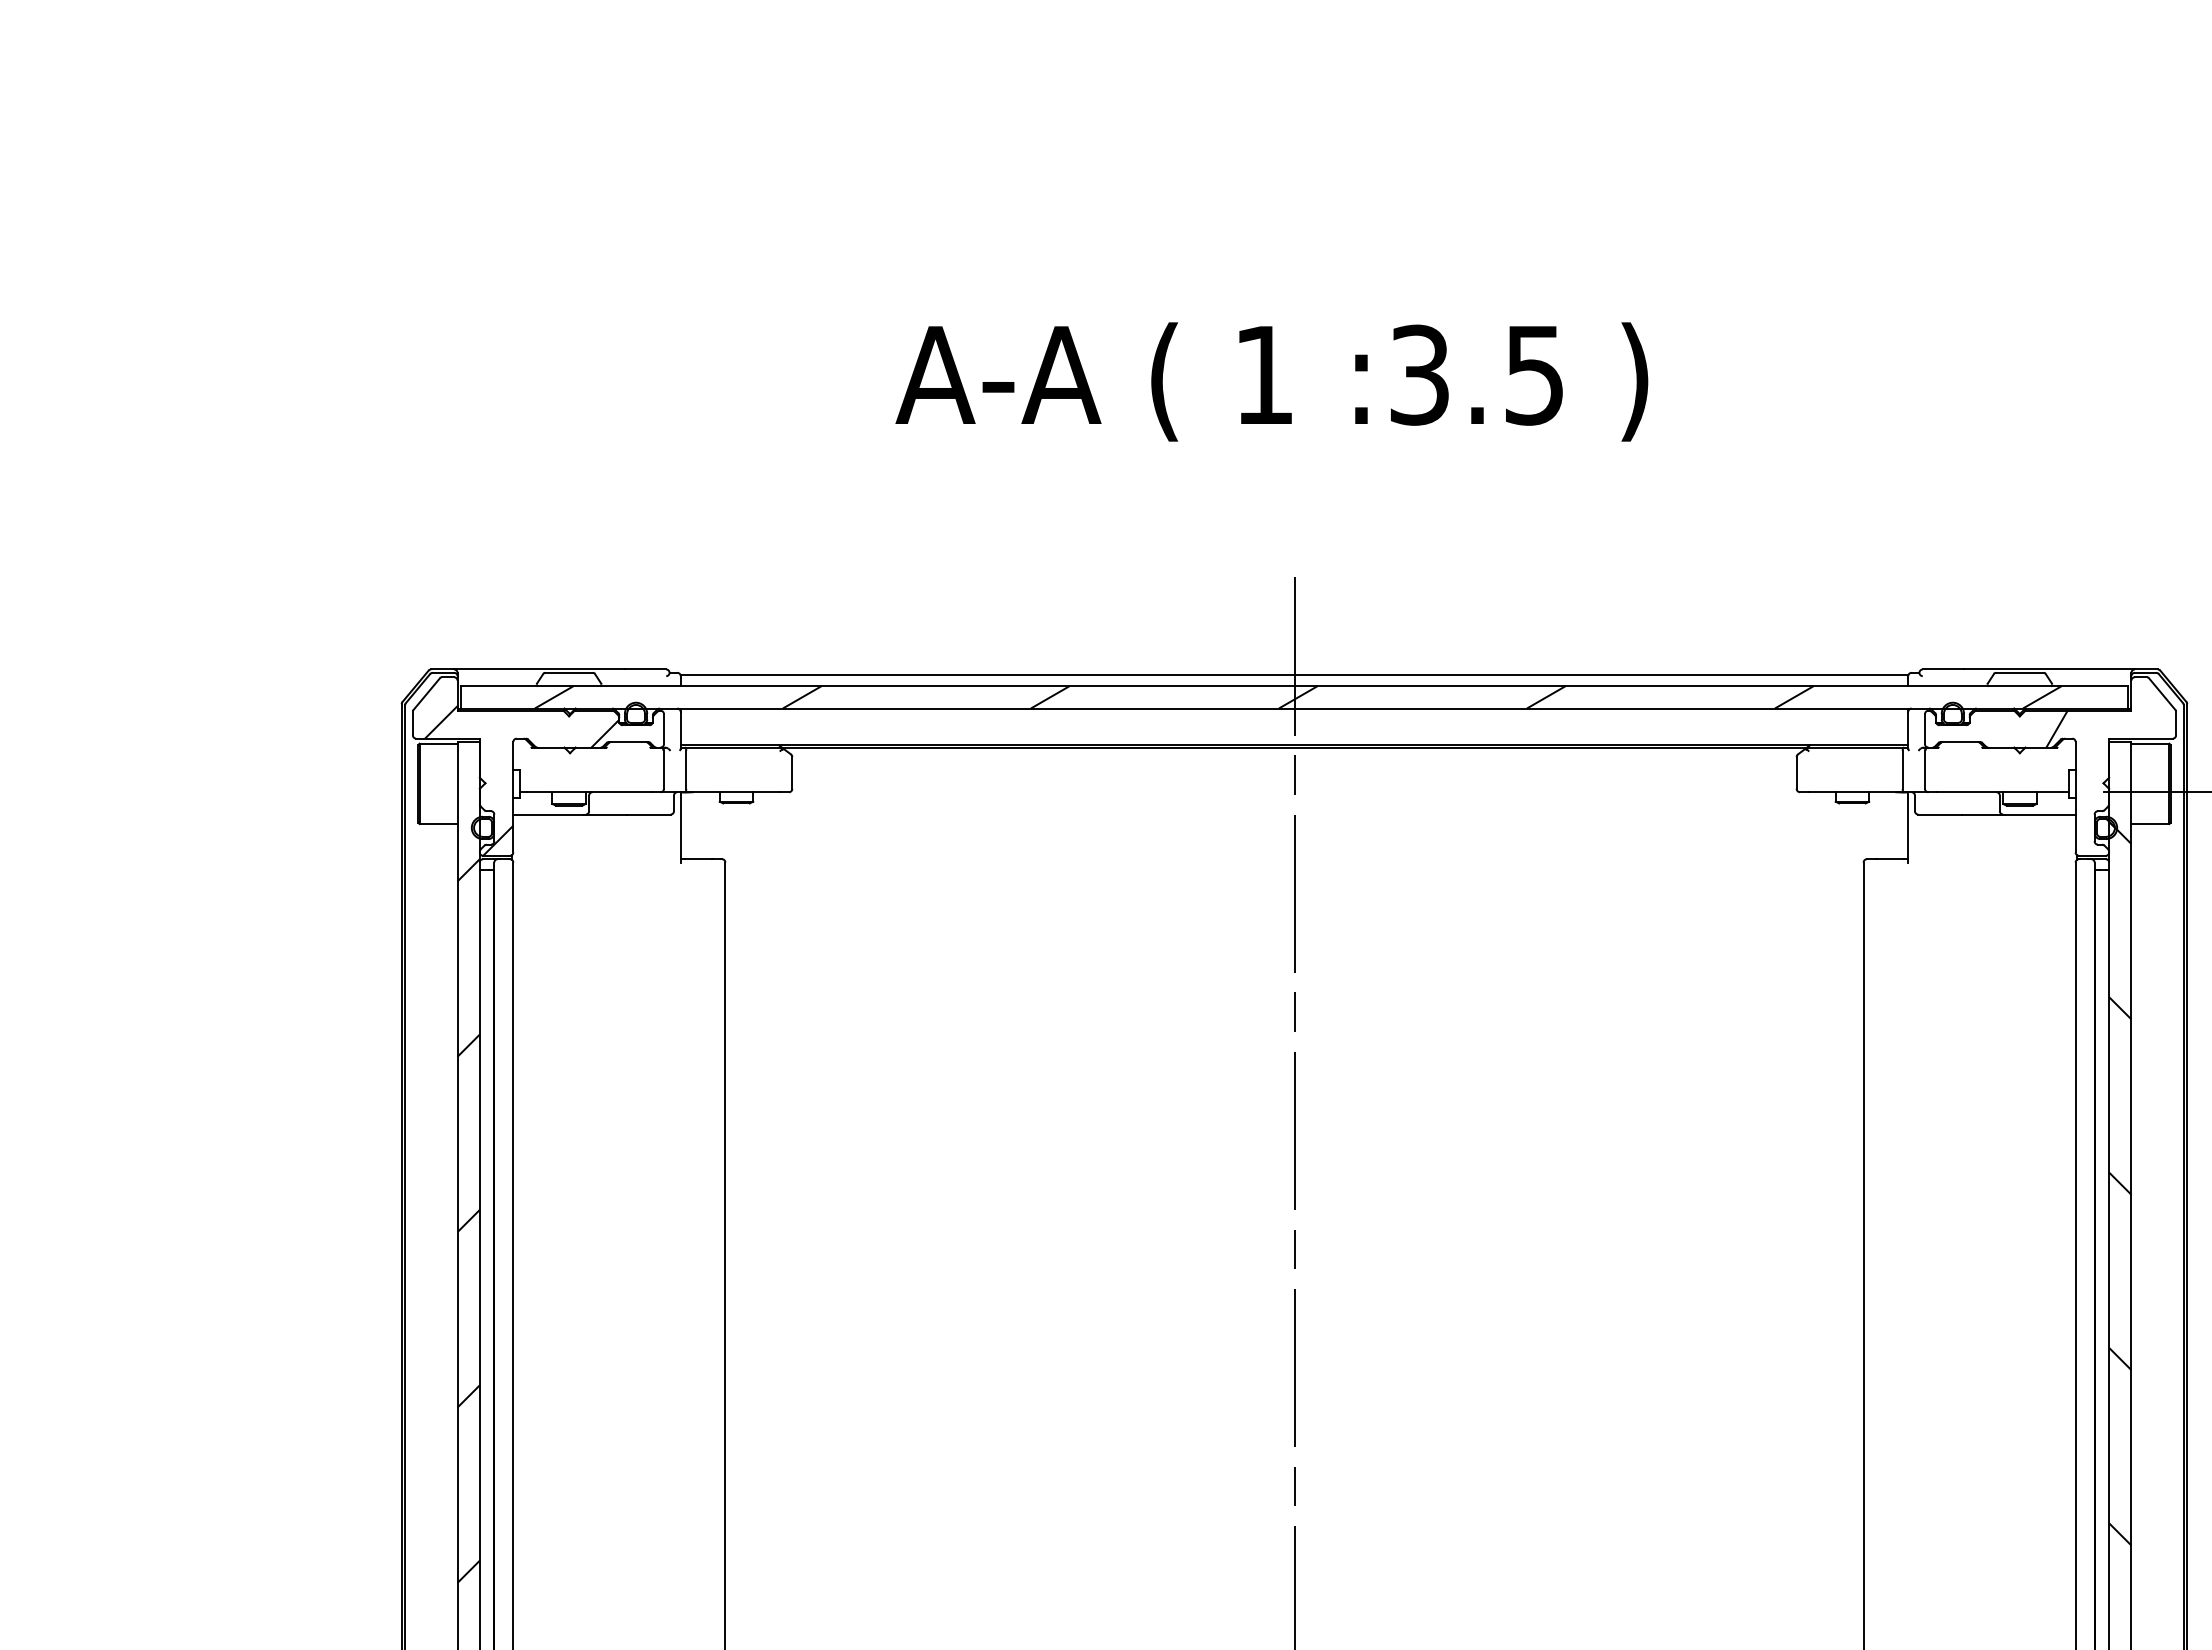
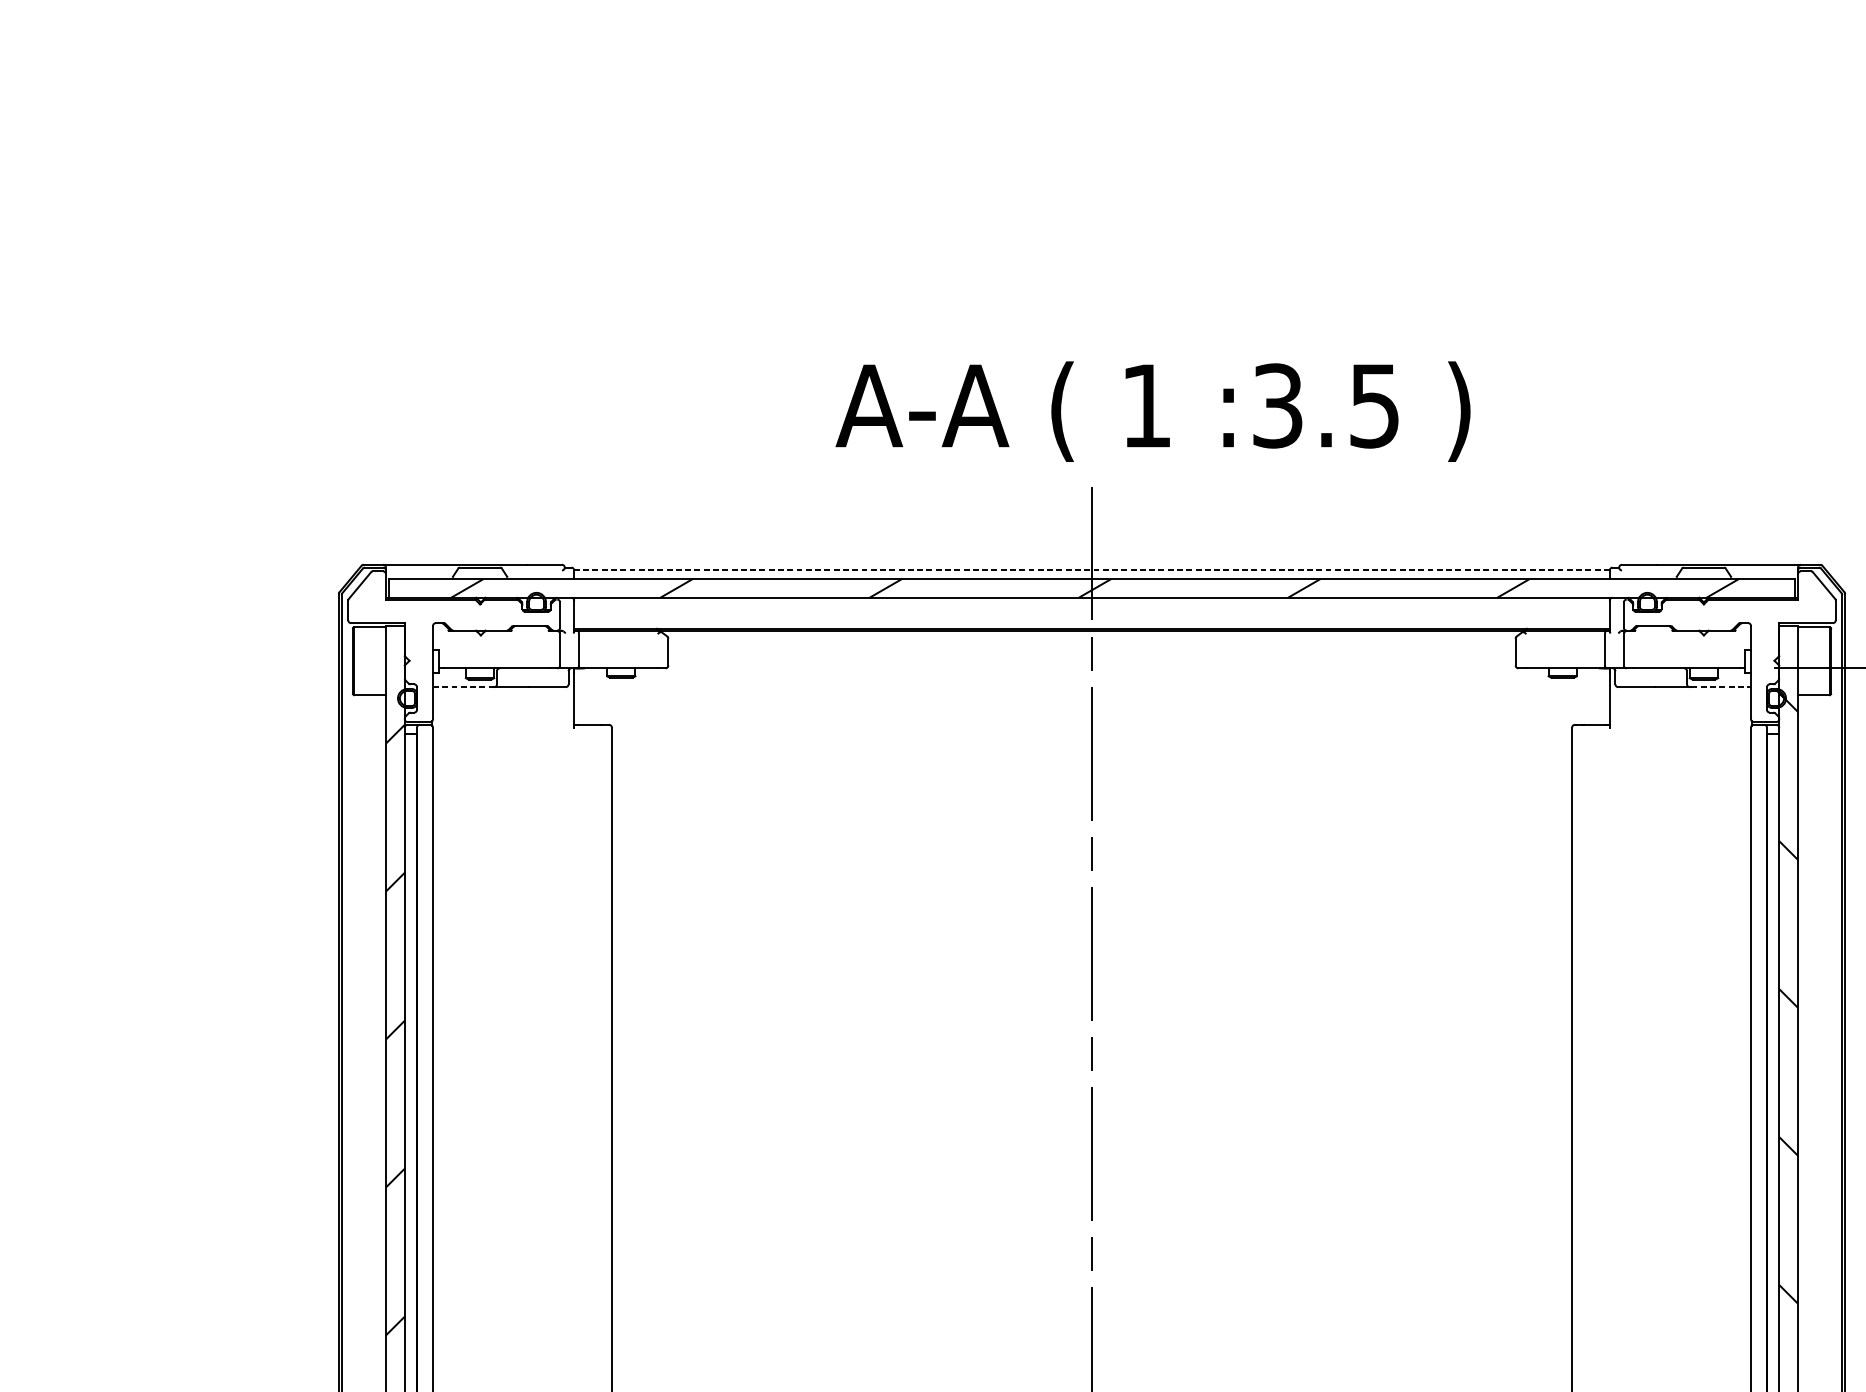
text: (1271, 381) -> (1152, 411), moved
line: (1294, 675) -> (1092, 569), solid -> dashed
hatch: (2056, 728) -> (1734, 614), removed
hatch: (522, 780) -> (440, 658), removed
line: (549, 814) -> (463, 687), solid -> dashed
line: (2040, 814) -> (1721, 687), solid -> dashed

